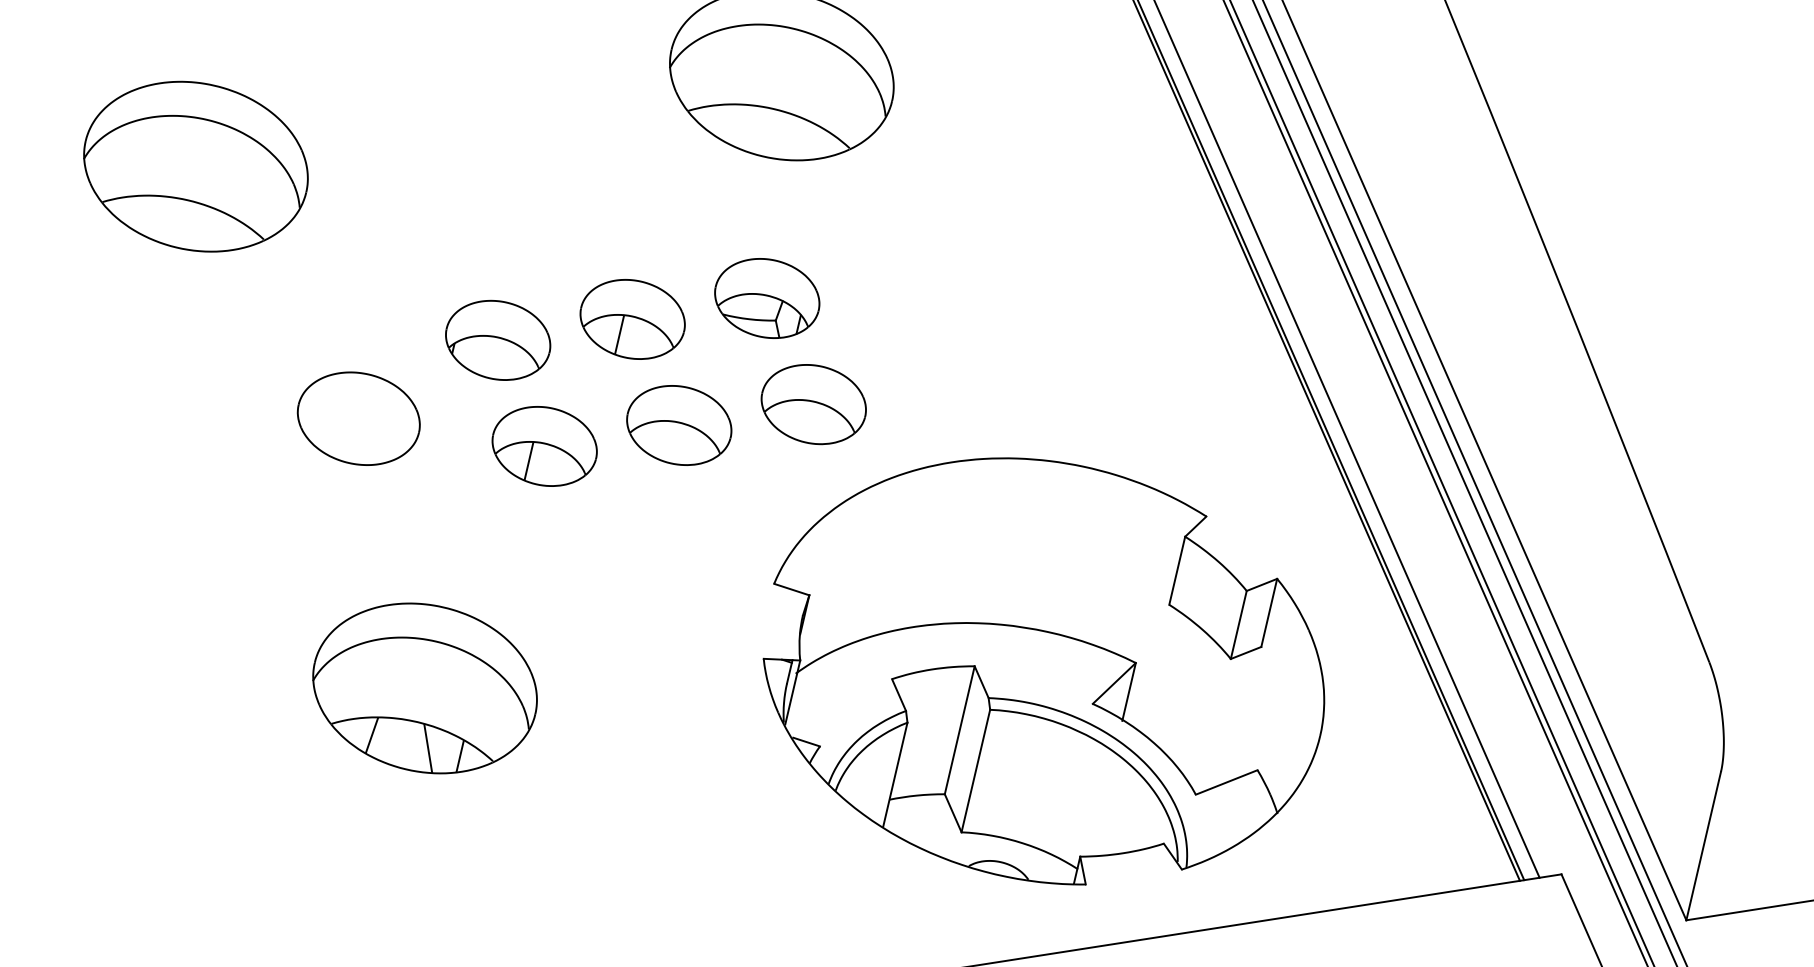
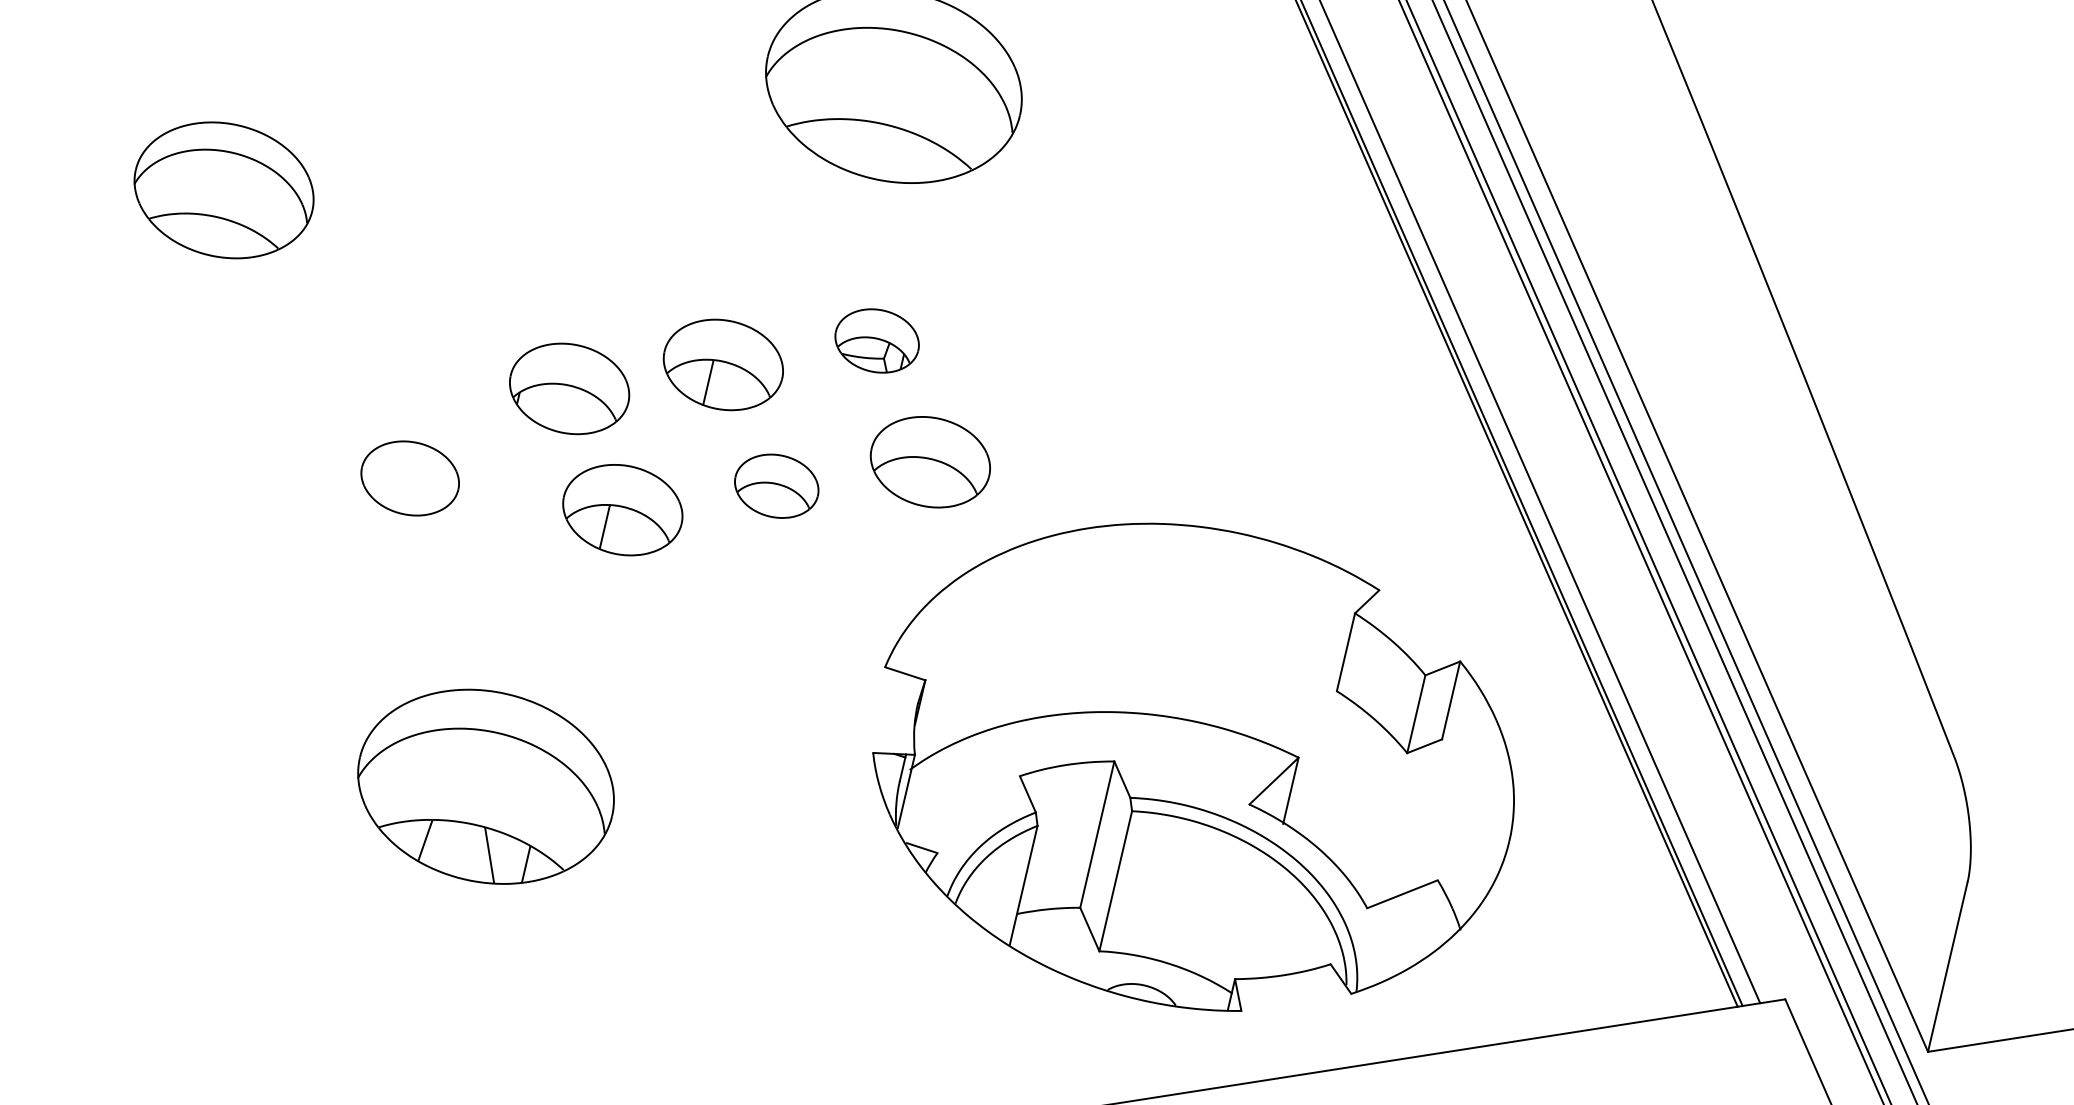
part: (195, 166) -> (223, 190), size x0.7
part: (766, 298) -> (876, 340), size x0.7
part: (358, 418) -> (409, 478), size x0.7
part: (679, 425) -> (776, 486), size x0.7

